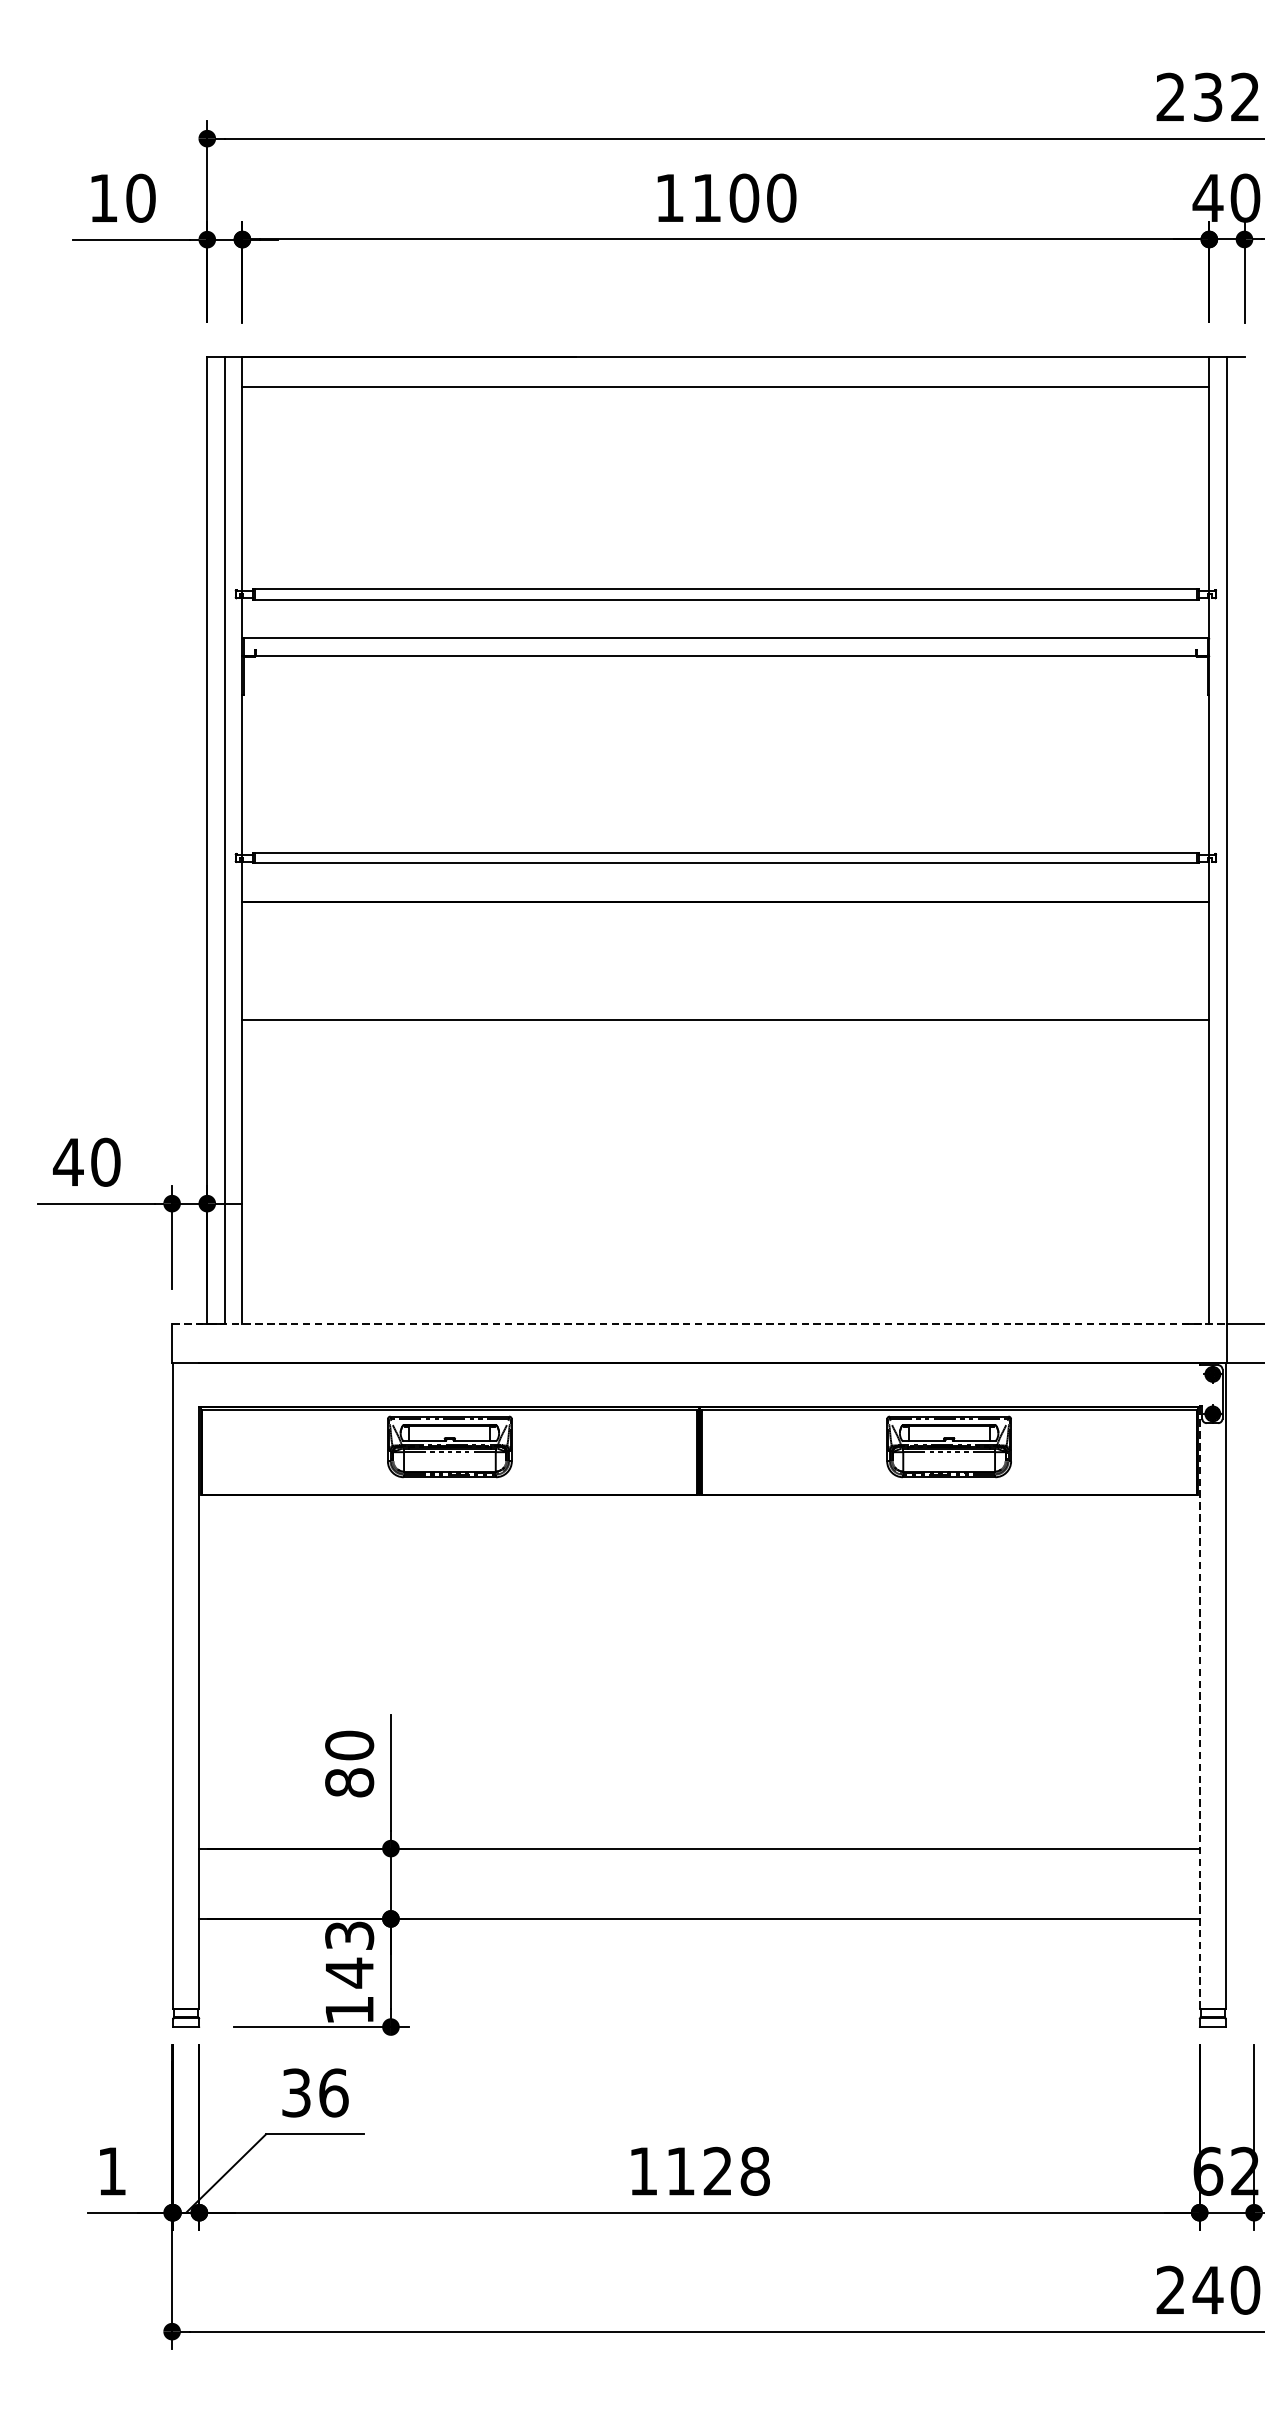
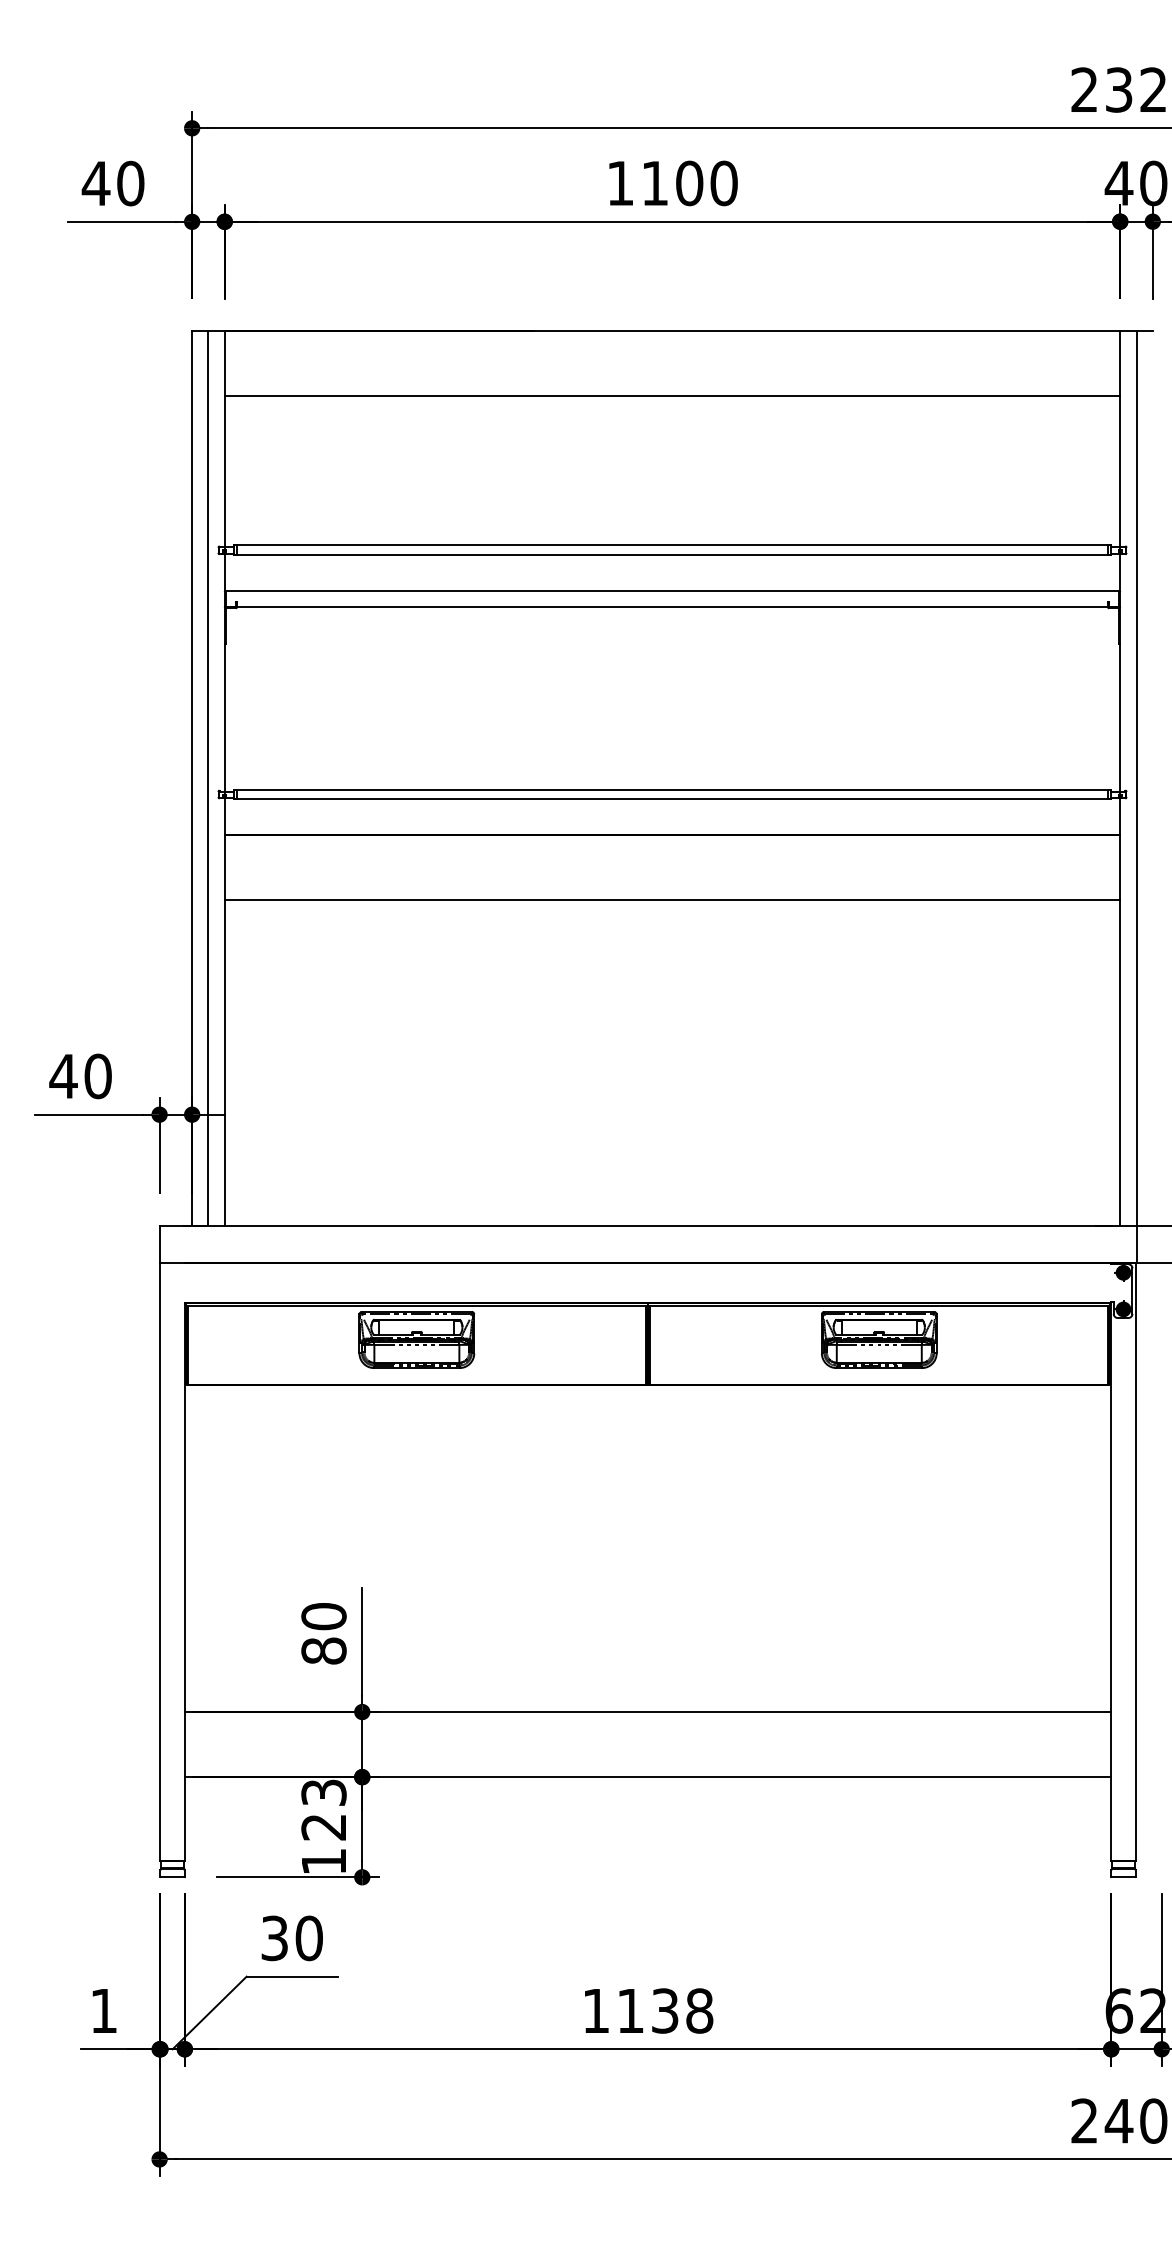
text: (102, 198) -> (95, 183), 10 -> 40
line: (725, 387) -> (672, 395), moved
line: (725, 1019) -> (672, 900), moved
line: (699, 1324) -> (648, 1226), dashed -> solid
line: (1199, 1708) -> (1111, 1582), dashed -> solid
text: (349, 1973) -> (323, 1827), 143 -> 123
text: (333, 2093) -> (309, 1938), 36 -> 30
text: (718, 2170) -> (665, 2010), 1128 -> 1138

